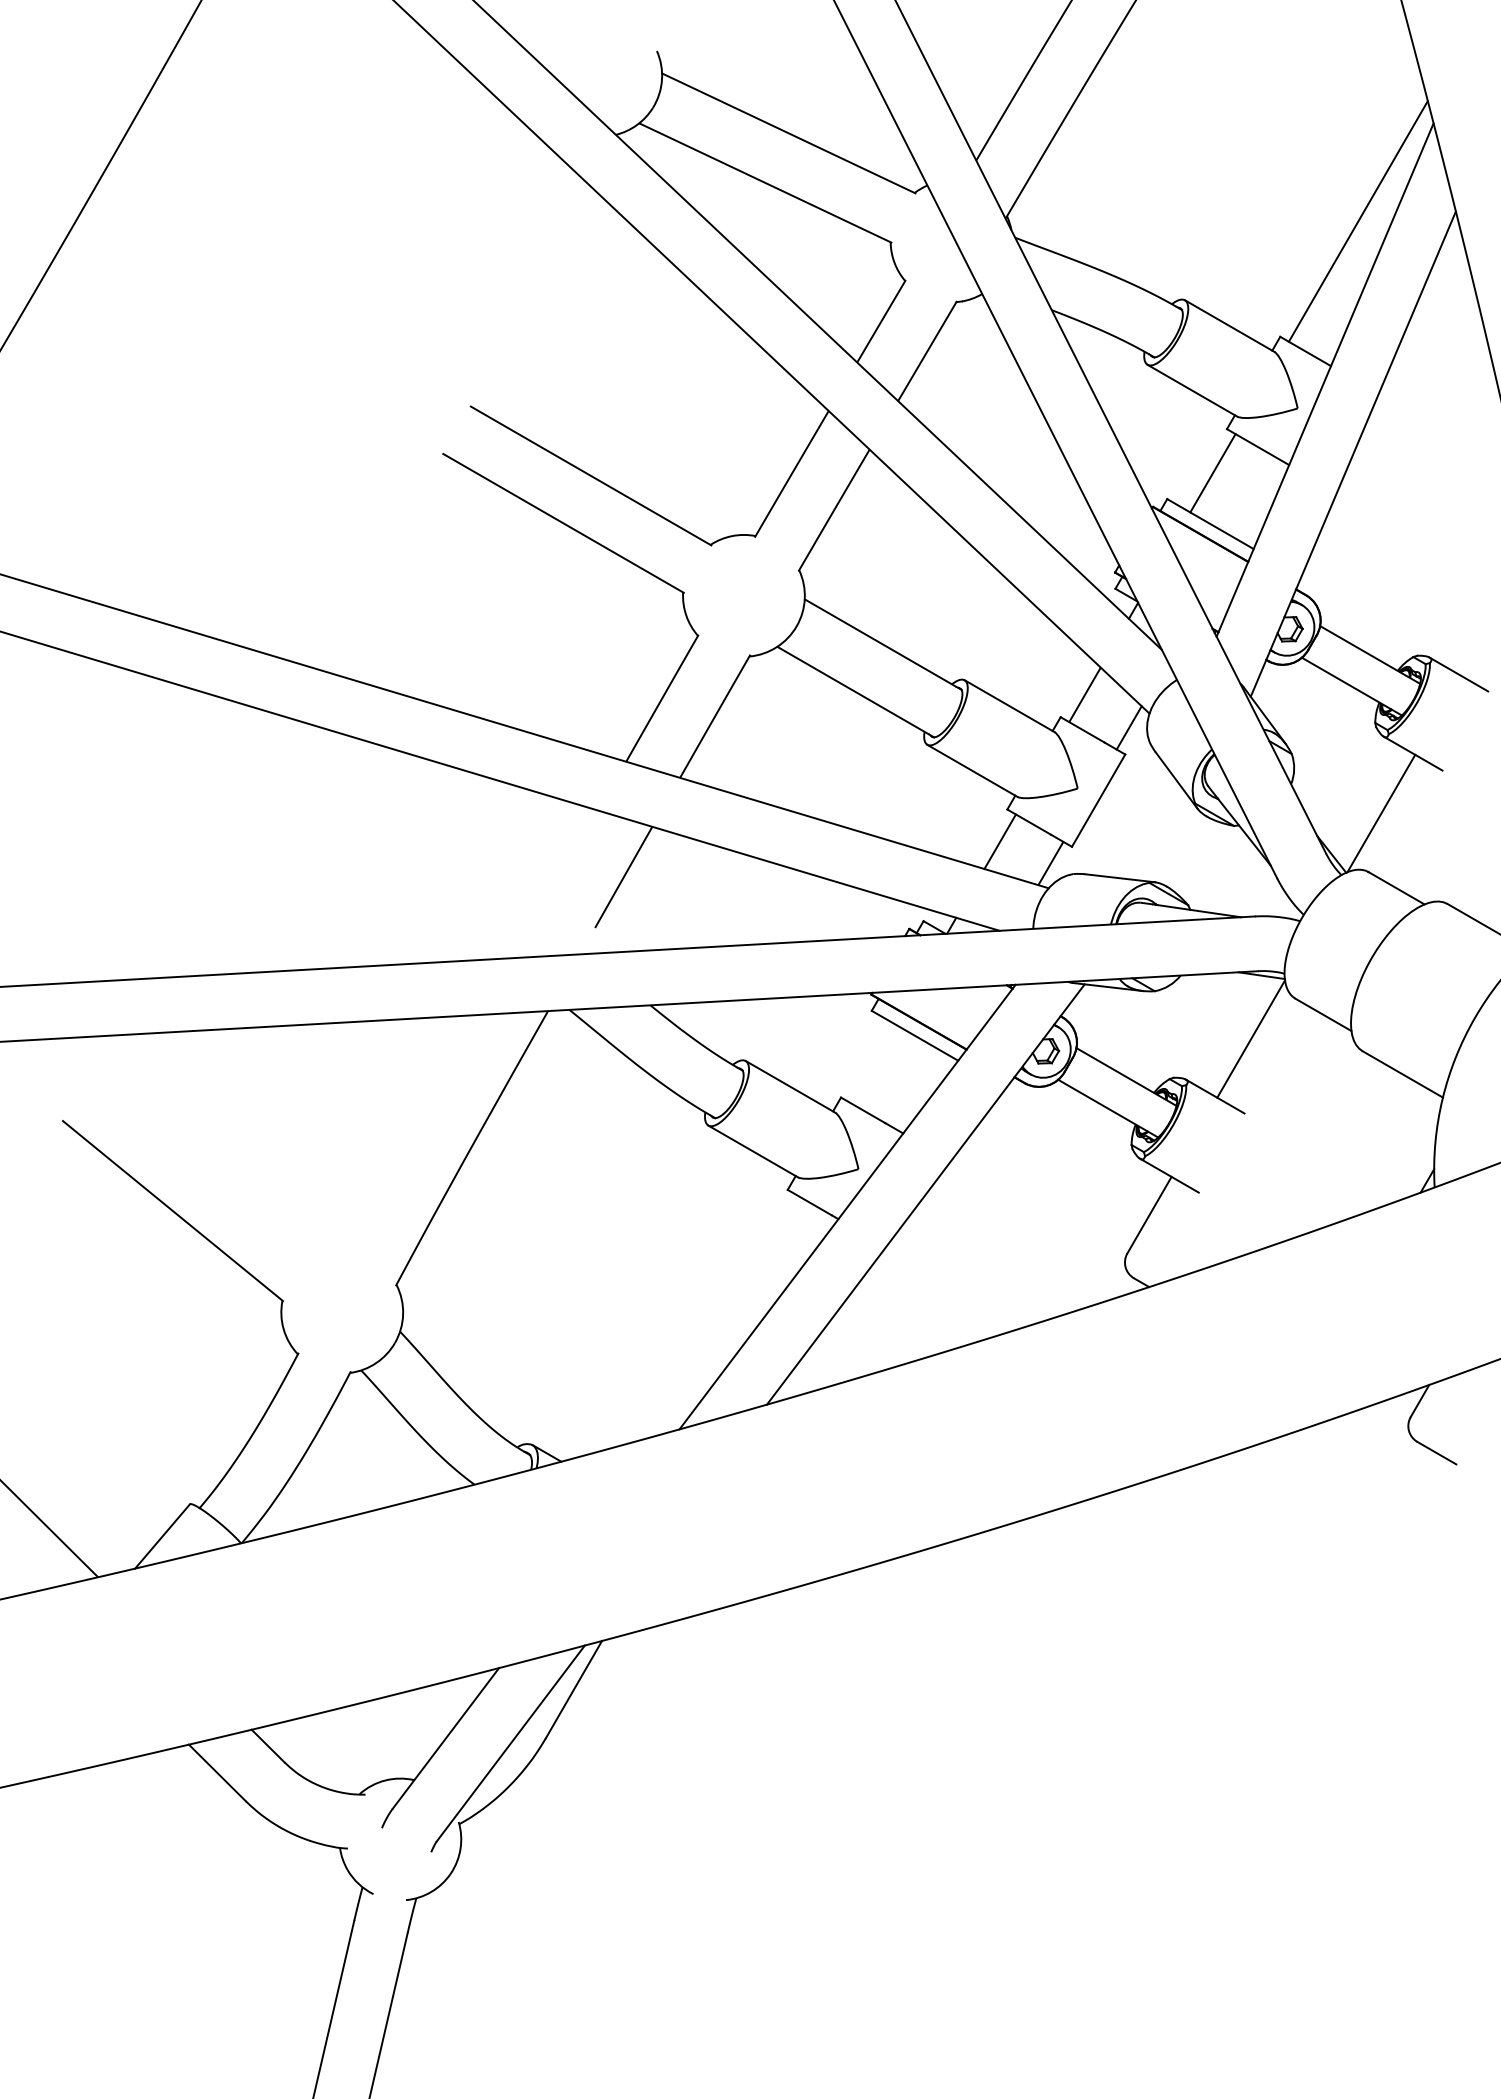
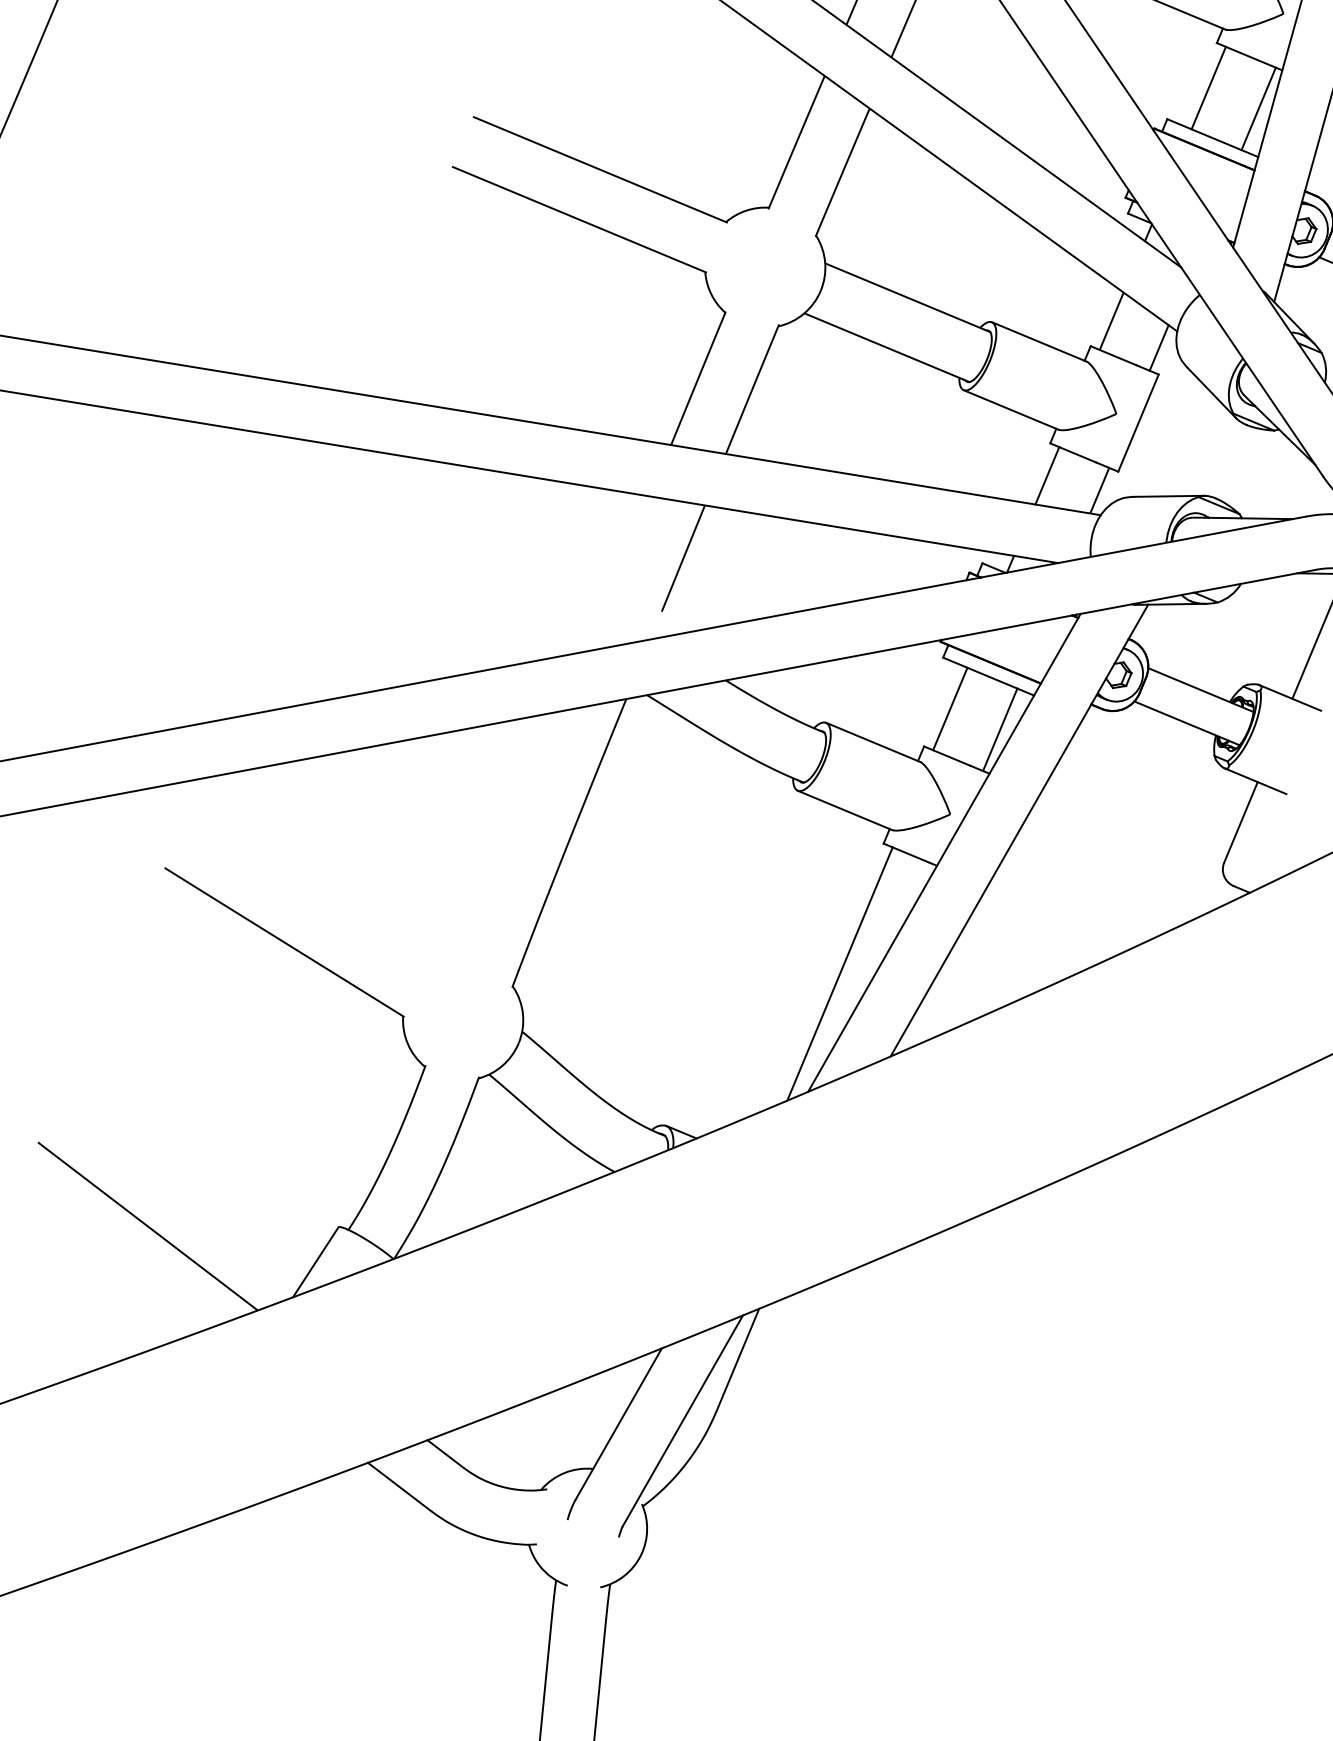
line: (1260, 500) -> (1258, 108), added
line: (871, 1063) -> (949, 709), added
line: (919, 1090) -> (999, 729), added
line: (726, 1314) -> (839, 973), added

